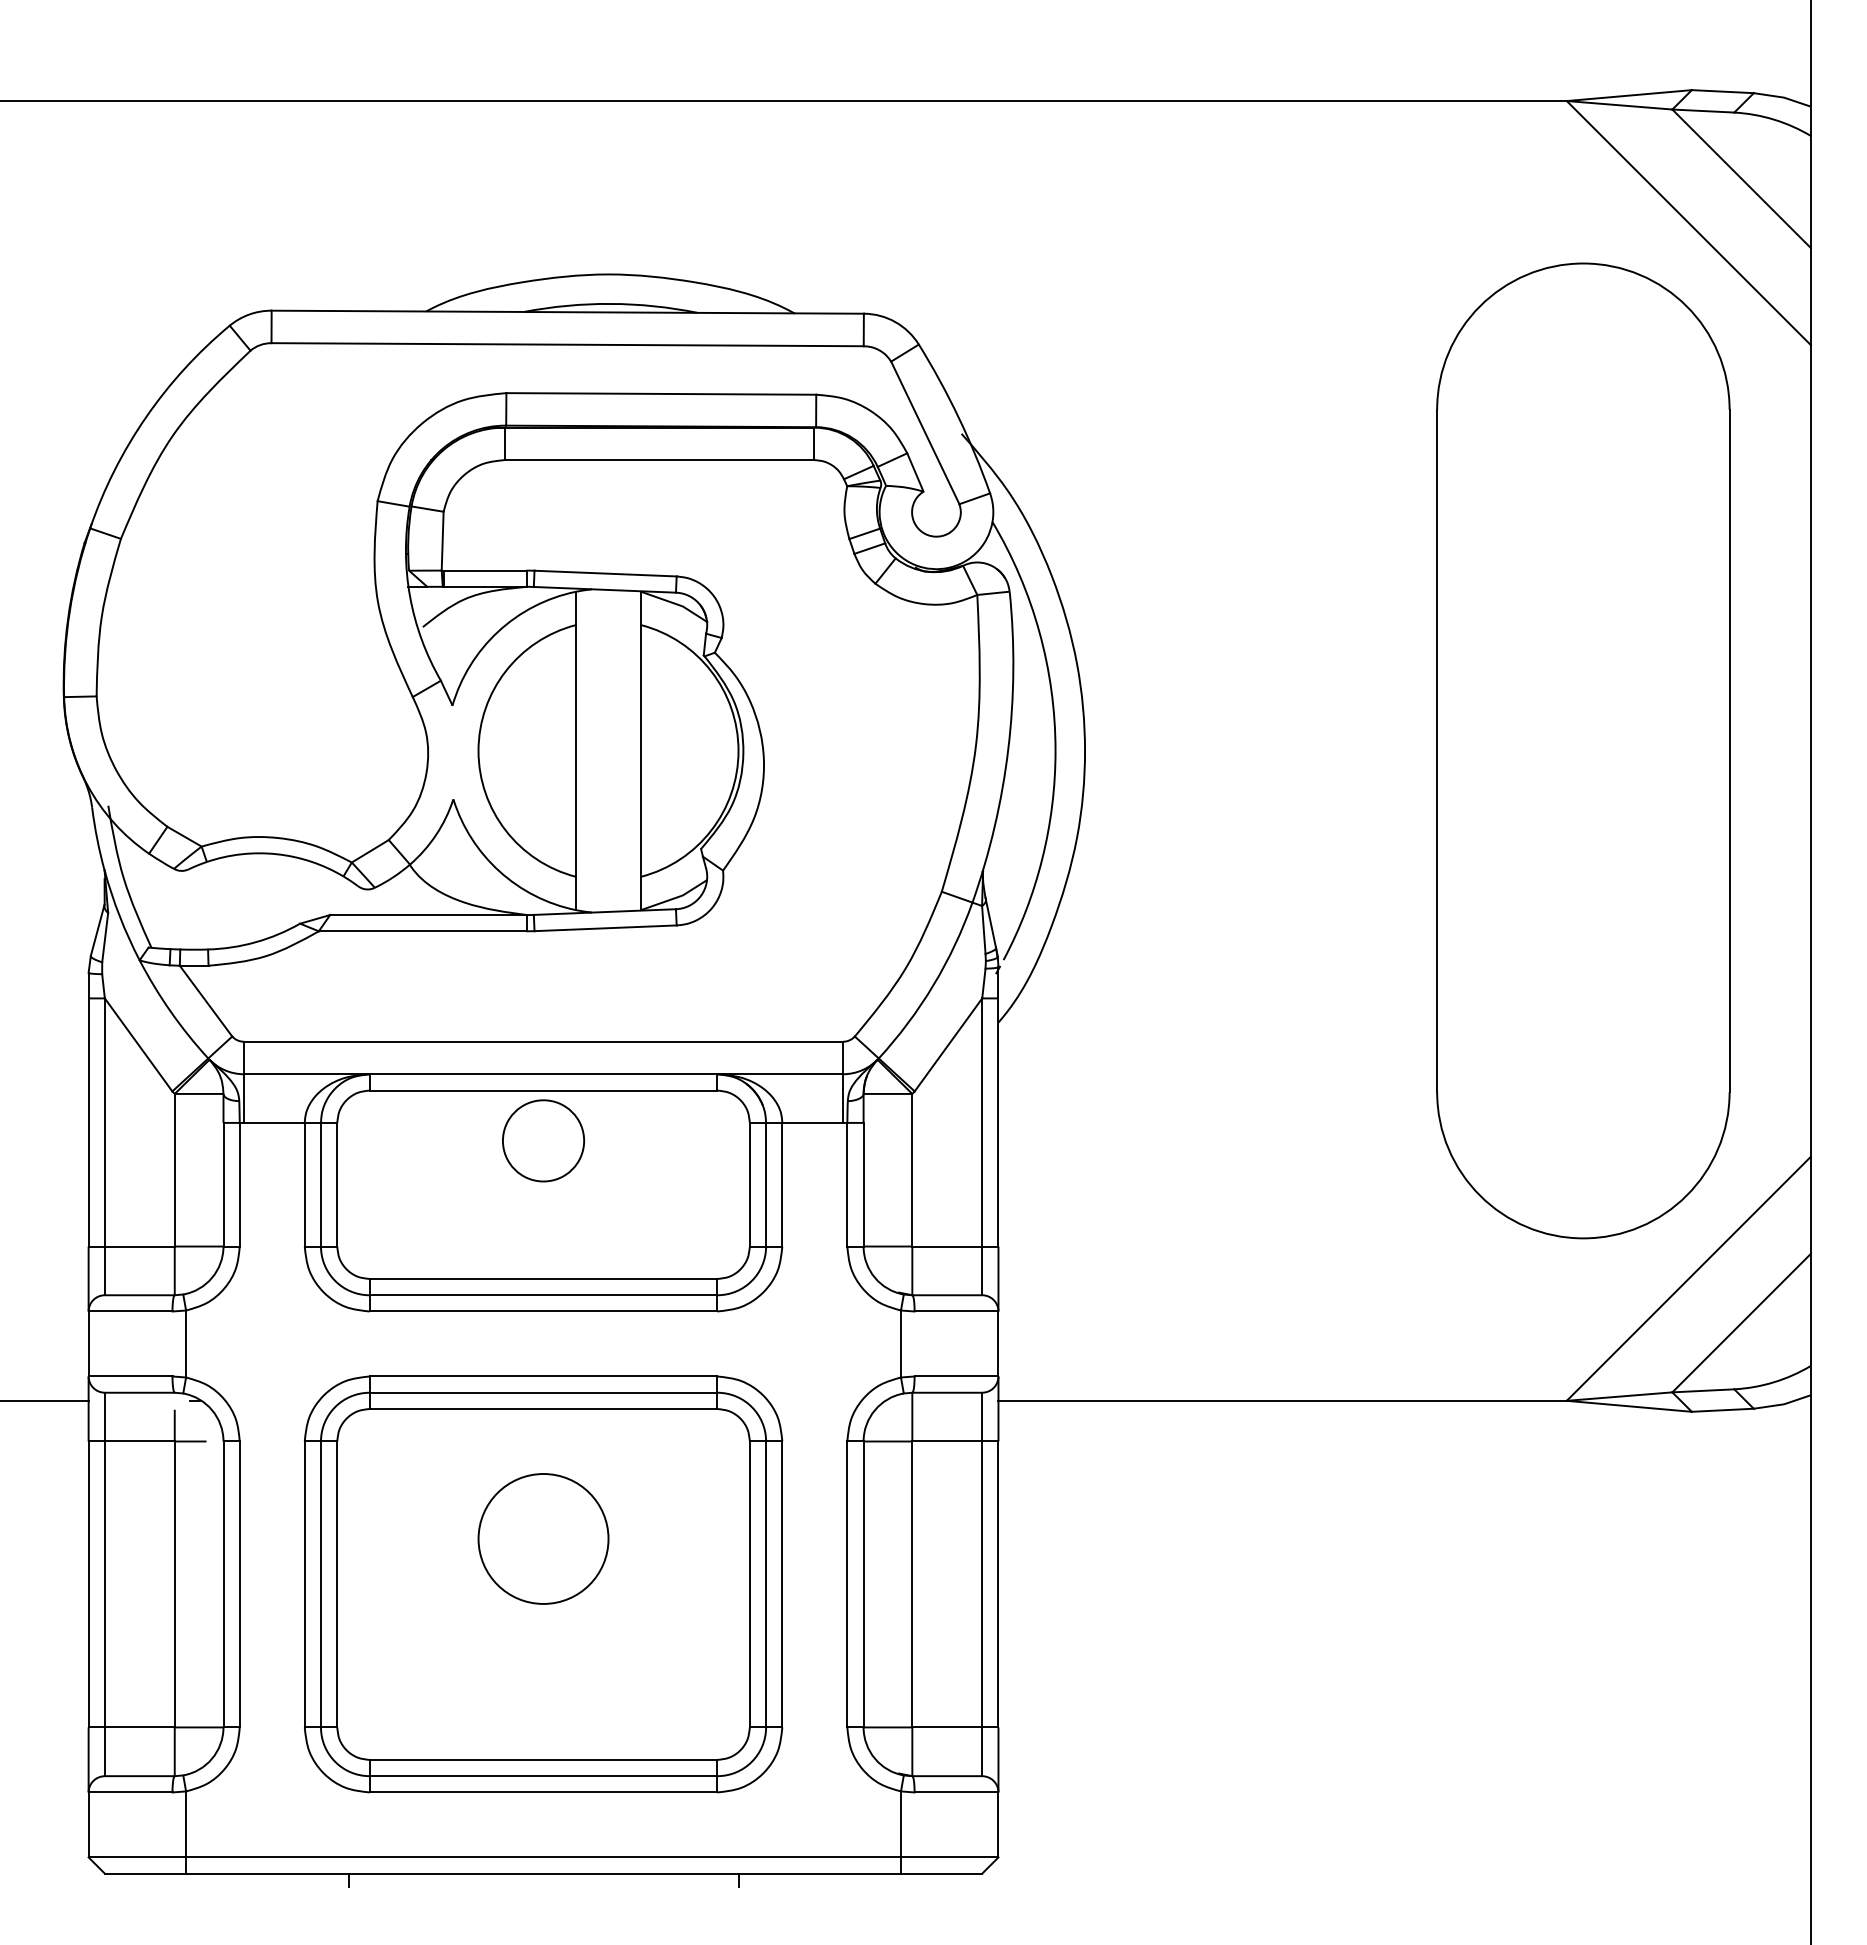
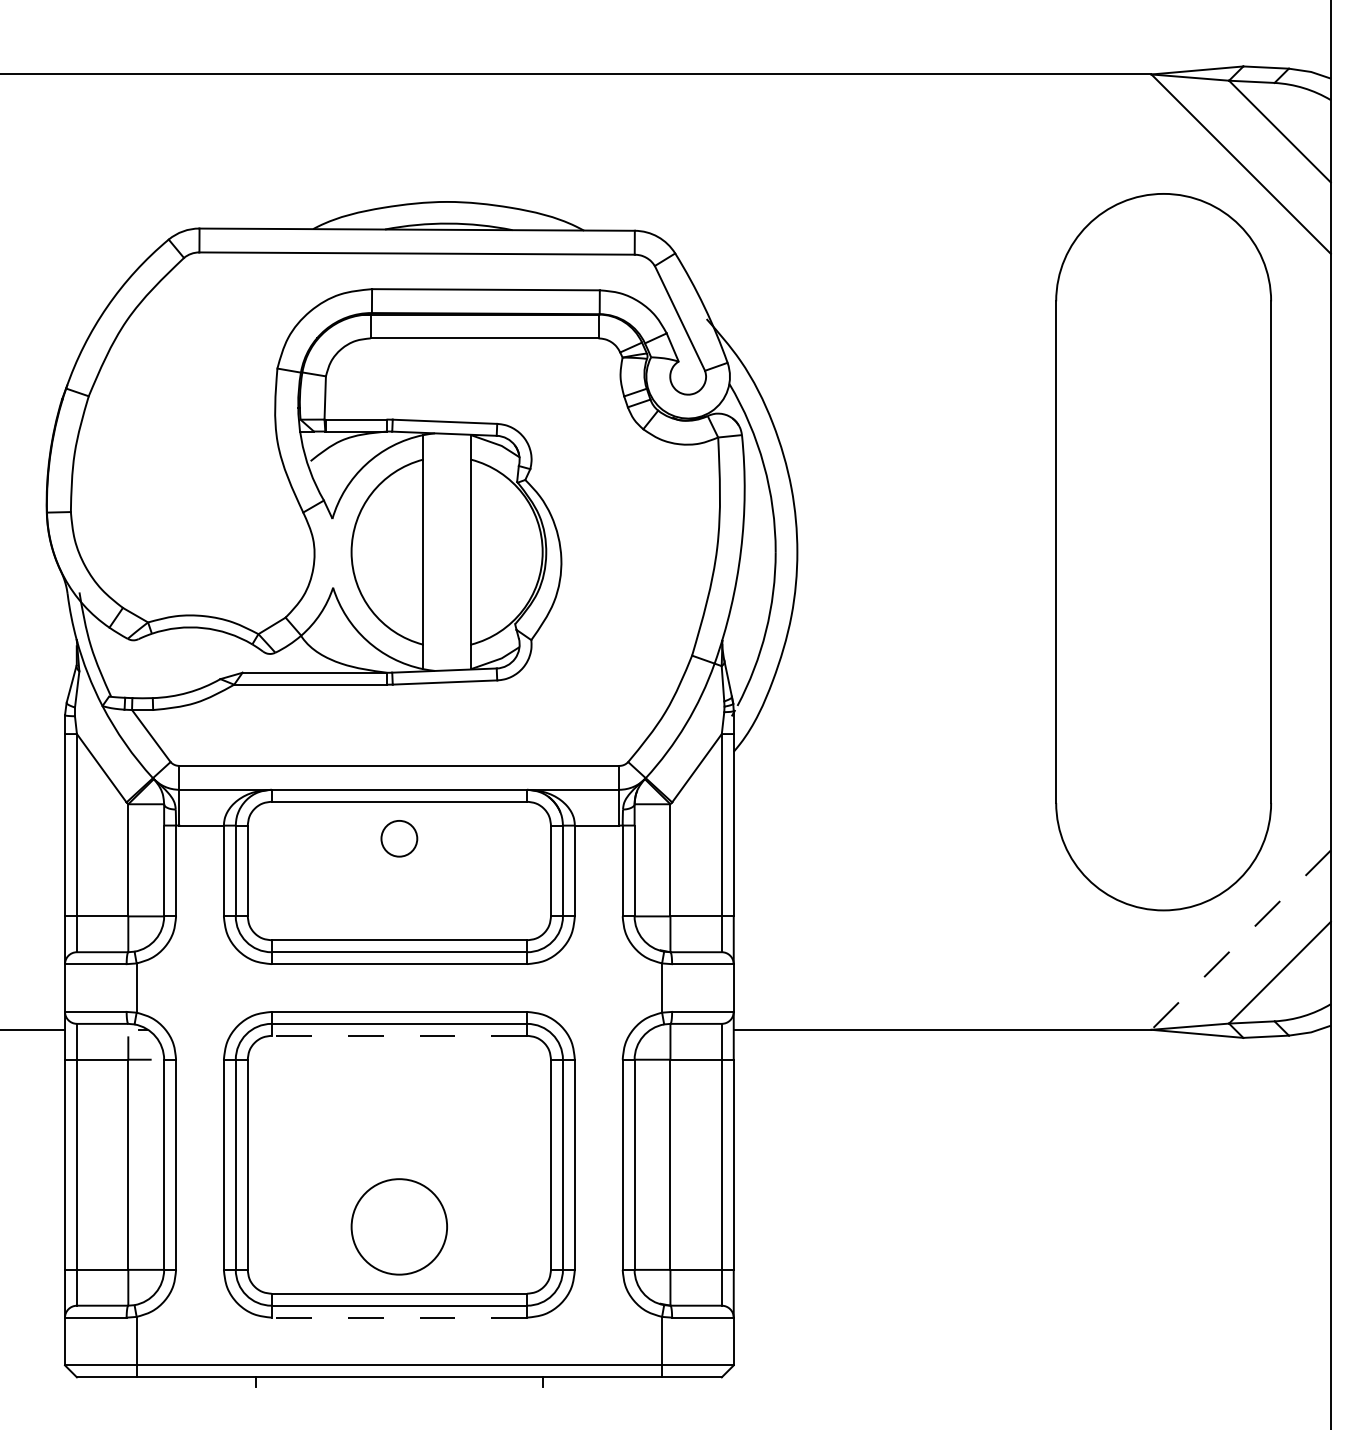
circle: (543, 1140) -> (399, 838), size x0.6
line: (1688, 1278) -> (1240, 939), solid -> dashed
line: (543, 1408) -> (399, 1035), solid -> dashed
circle: (543, 1538) -> (399, 1226), moved
line: (543, 1792) -> (399, 1317), solid -> dashed

